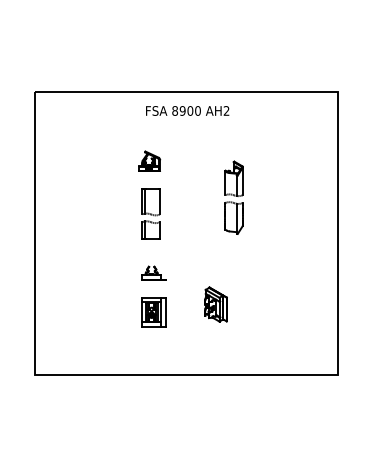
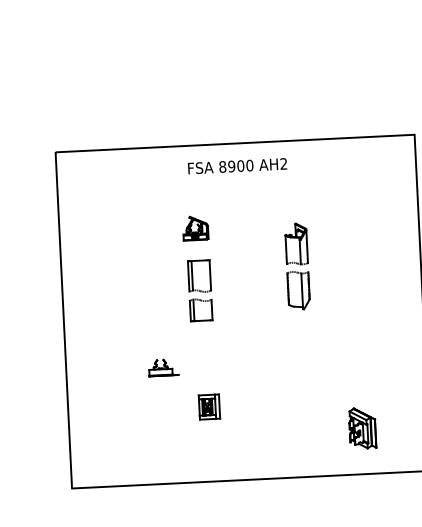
part: (153, 272) -> (162, 366), moved
part: (215, 304) -> (362, 428), moved
part: (153, 312) -> (208, 407), size x0.7

